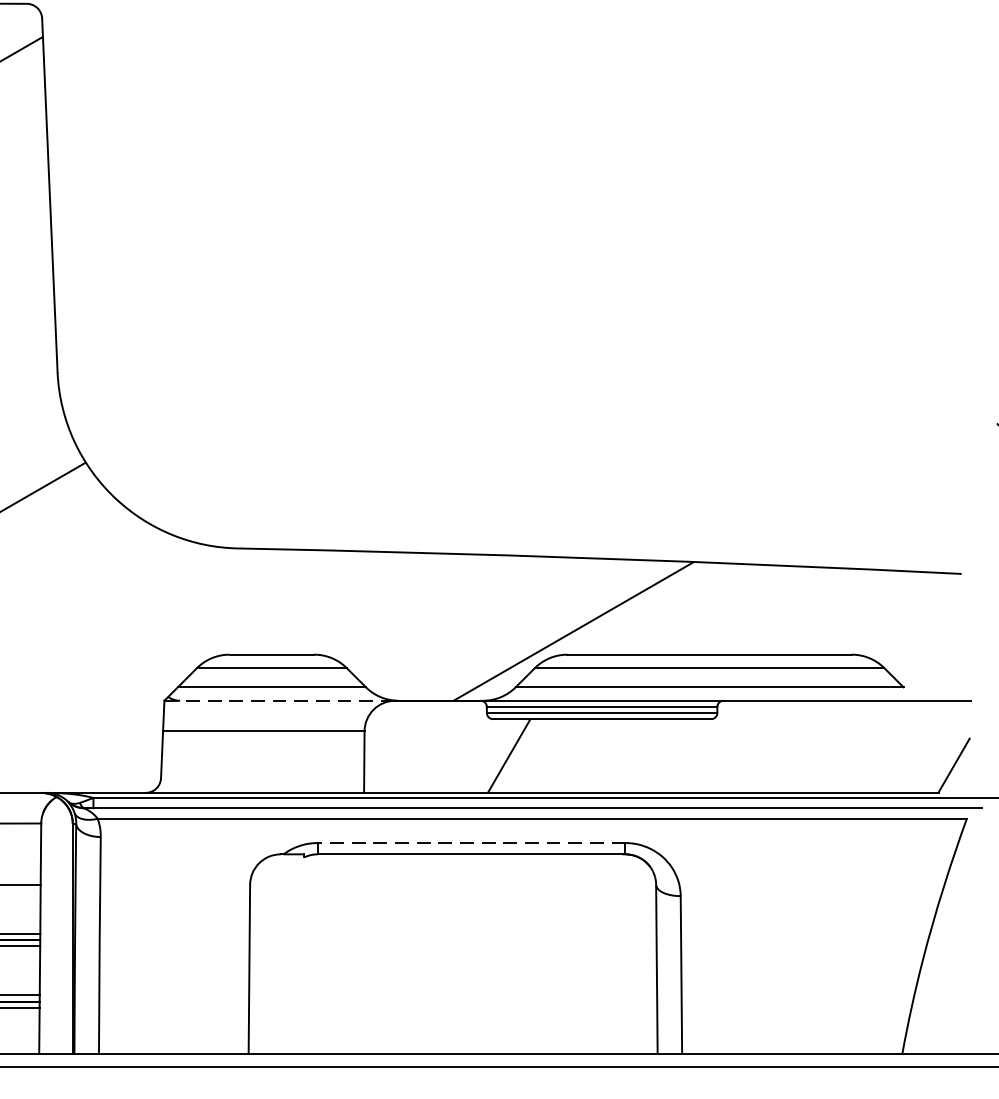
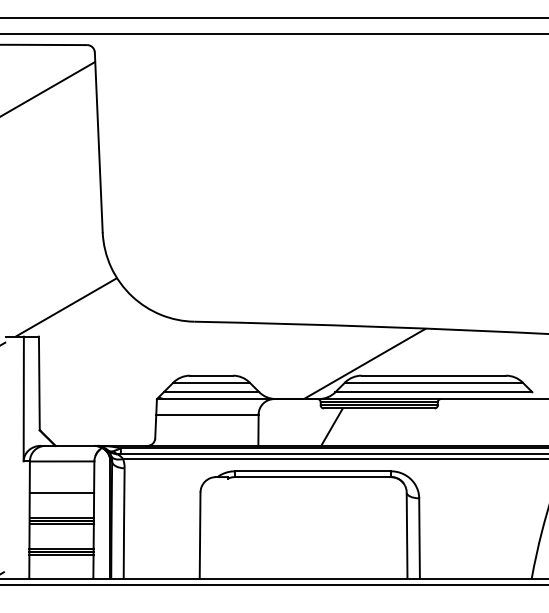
line: (279, 701) -> (215, 399), dashed -> solid
line: (470, 843) -> (312, 471), dashed -> solid

